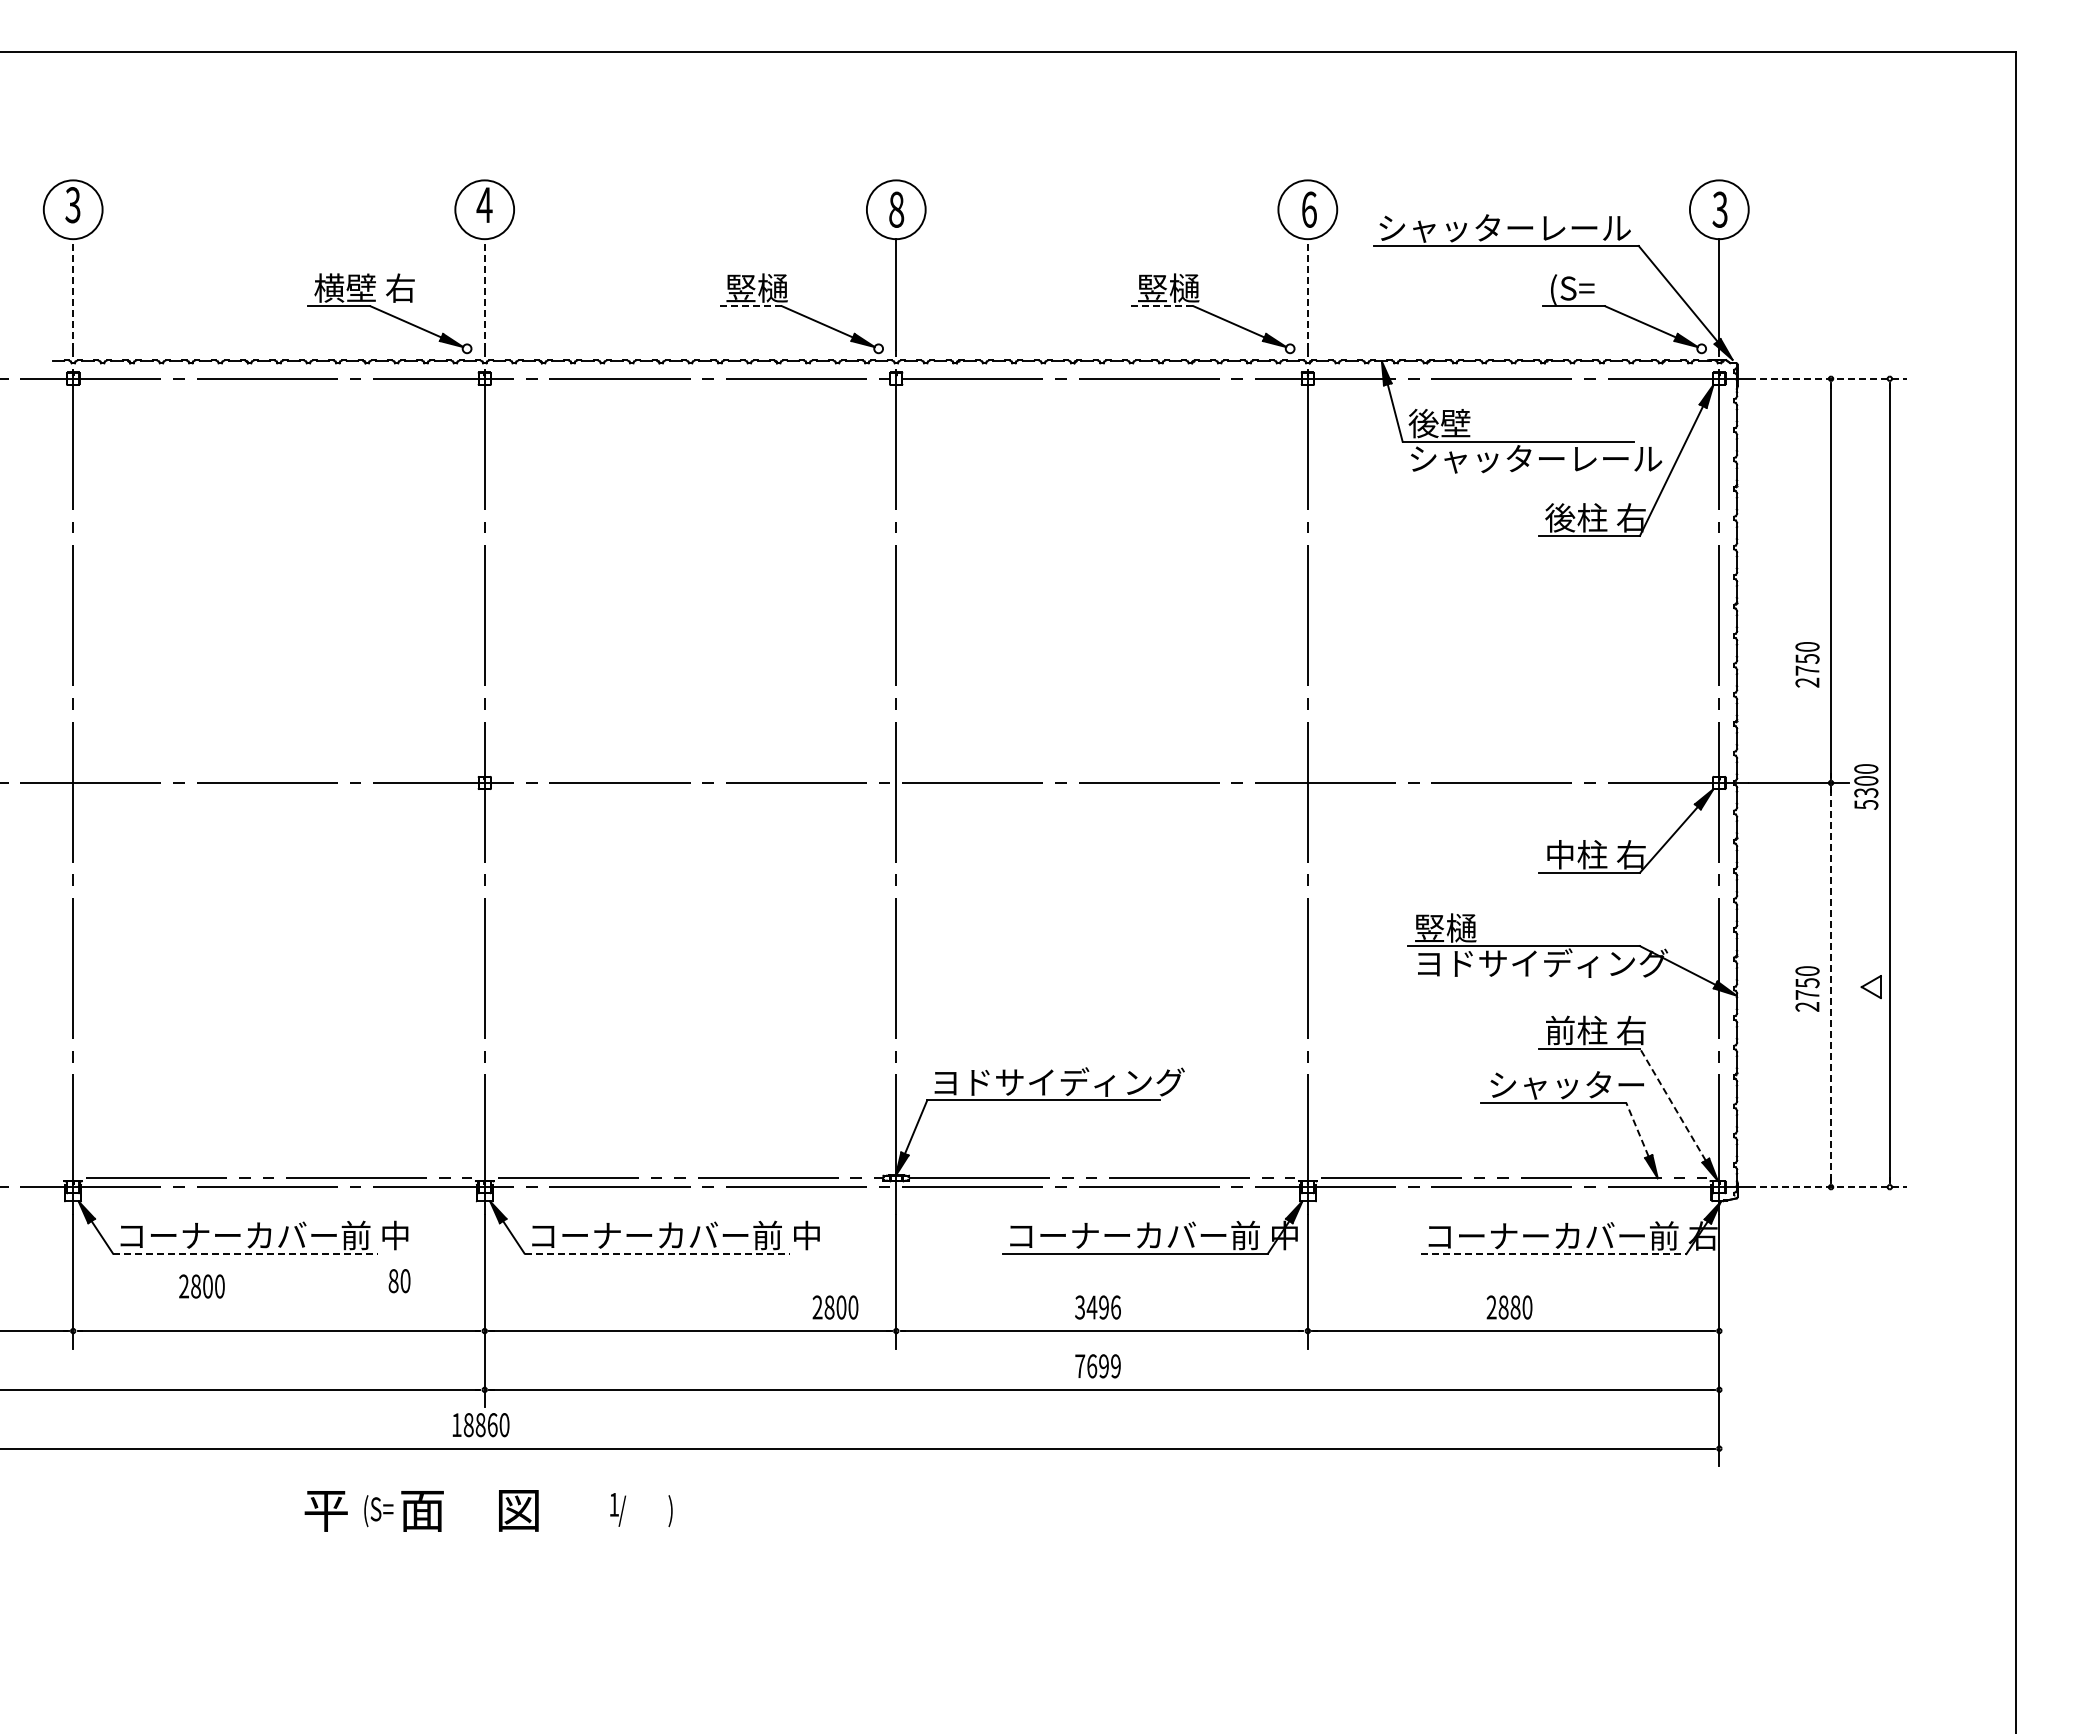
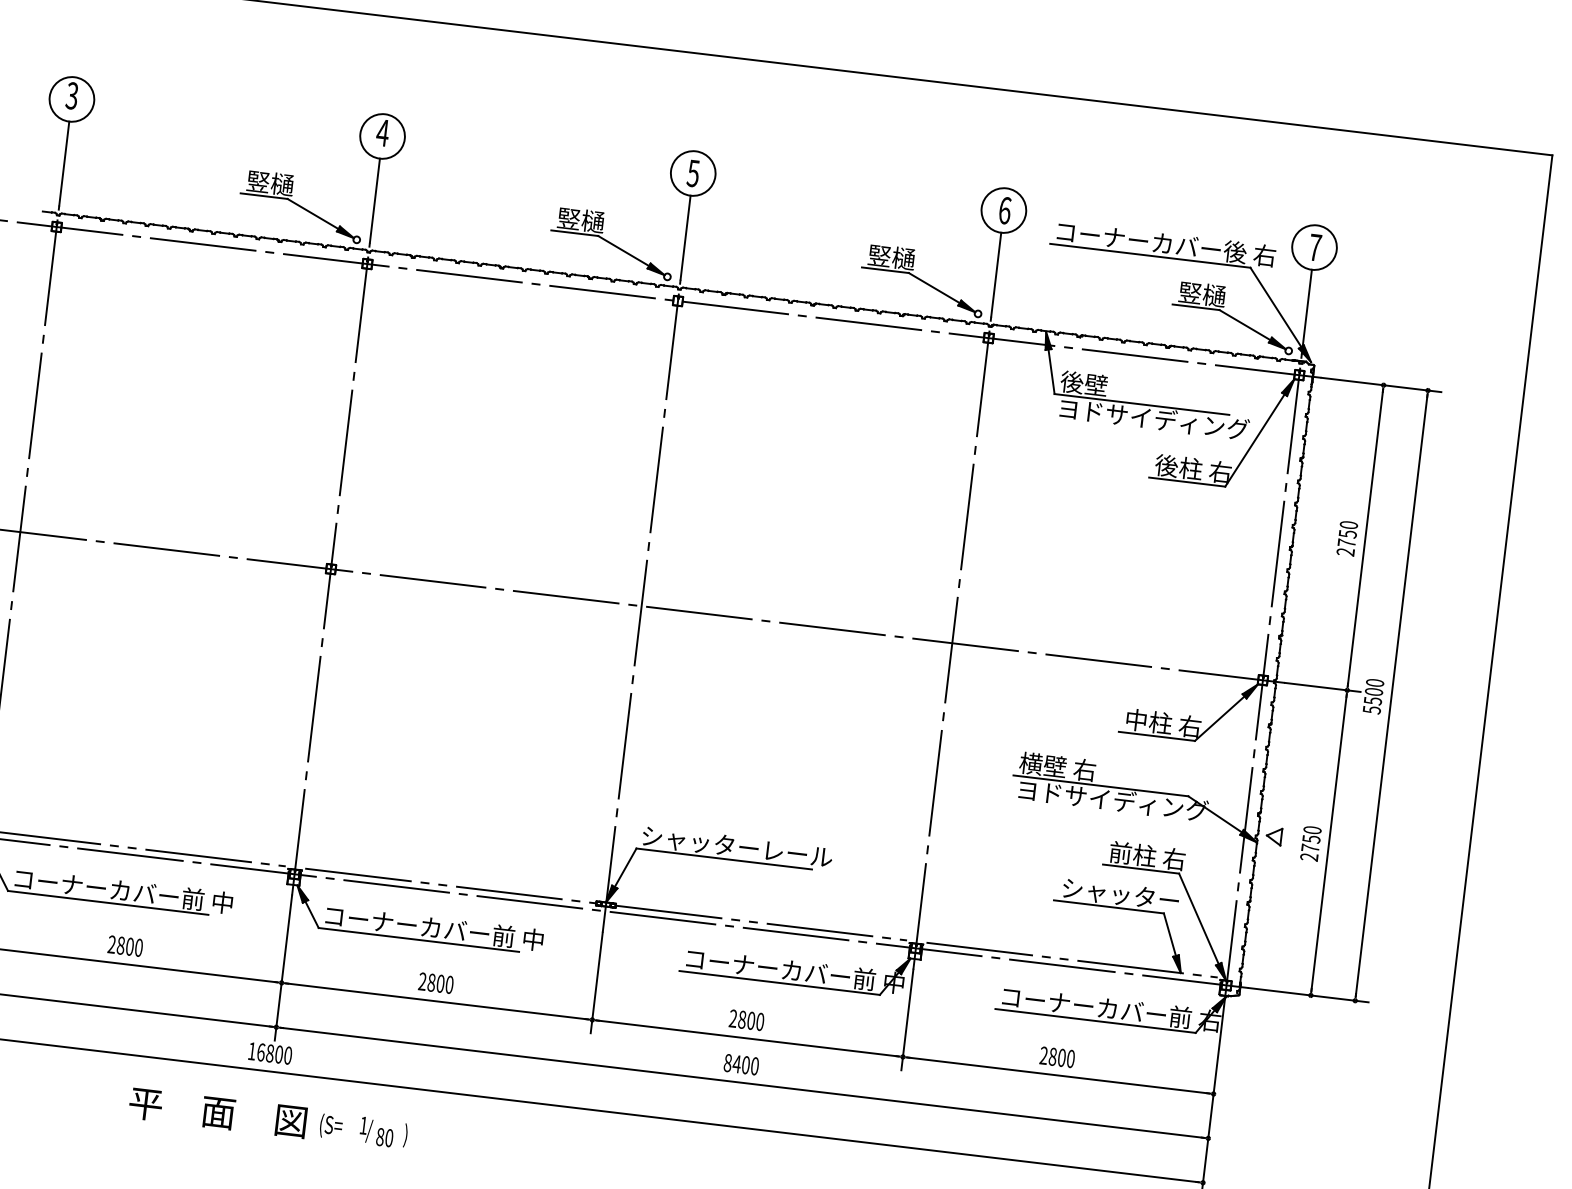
text: (896, 209) -> (693, 173), 8 -> 5
text: (1719, 209) -> (1314, 247), 3 -> 7
text: (1524, 227) -> (1165, 243), シャッターレール -> コーナーカバー後 右
text: (364, 287) -> (284, 184), 横壁 右 -> 竪樋
text: (1579, 288) -> (1201, 294), (S= -> 竪樋
line: (73, 294) -> (64, 163), dashed -> solid
line: (484, 294) -> (374, 200), dashed -> solid
line: (1307, 294) -> (996, 274), dashed -> solid
line: (751, 306) -> (575, 233), dashed -> solid
line: (1162, 306) -> (885, 270), dashed -> solid
line: (1828, 378) -> (1381, 384), dashed -> solid
text: (1536, 458) -> (1154, 418), シャッターレール -> ヨドサイディング
text: (1807, 664) -> (1347, 538), moved
text: (1865, 792) -> (1372, 700), 5300 -> 5500
text: (1464, 927) -> (1057, 766), 竪樋 -> 横壁 右
line: (1831, 984) -> (1329, 842), dashed -> solid
part: (1870, 987) -> (1273, 836), moved
text: (1058, 1082) -> (737, 846), ヨドサイディング -> シャッターレール
line: (1672, 1104) -> (1198, 918), dashed -> solid
line: (1637, 1129) -> (1169, 934), dashed -> solid
line: (1828, 1187) -> (1308, 995), dashed -> solid
line: (245, 1253) -> (108, 902), dashed -> solid
line: (657, 1253) -> (419, 939), dashed -> solid
line: (1553, 1254) -> (1095, 1021), dashed -> solid
text: (399, 1281) -> (384, 1137), moved
text: (201, 1286) -> (125, 946), moved
text: (835, 1307) -> (436, 983), moved
text: (1097, 1307) -> (746, 1020), 3496 -> 2800
text: (1515, 1307) -> (1061, 1057), 2880 -> 2800
text: (1097, 1366) -> (741, 1064), 7699 -> 8400
text: (480, 1425) -> (269, 1053), 18860 -> 16800
text: (378, 1511) -> (330, 1126), moved

